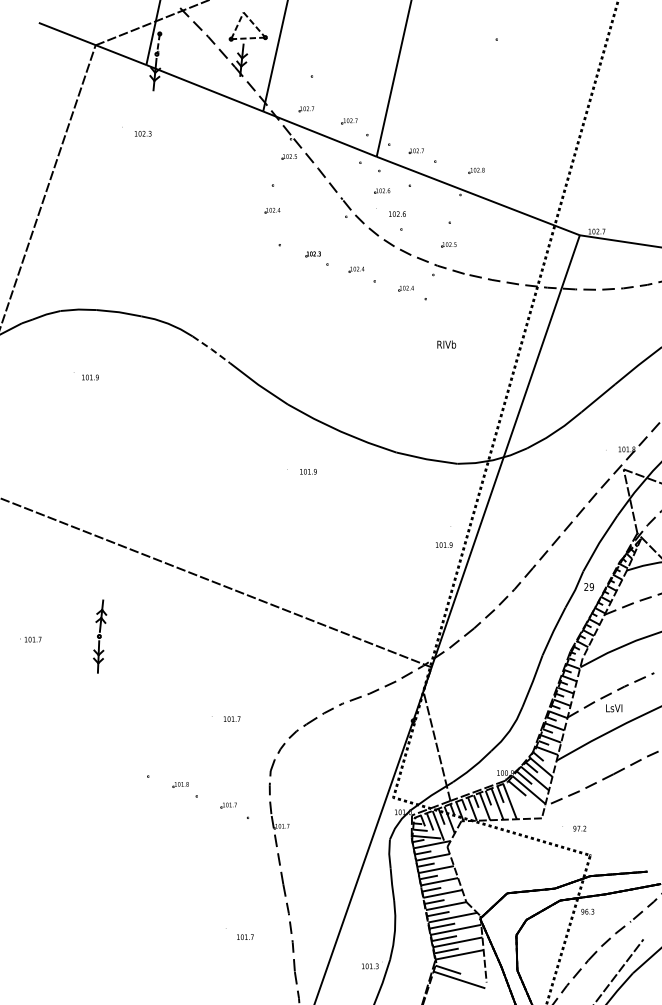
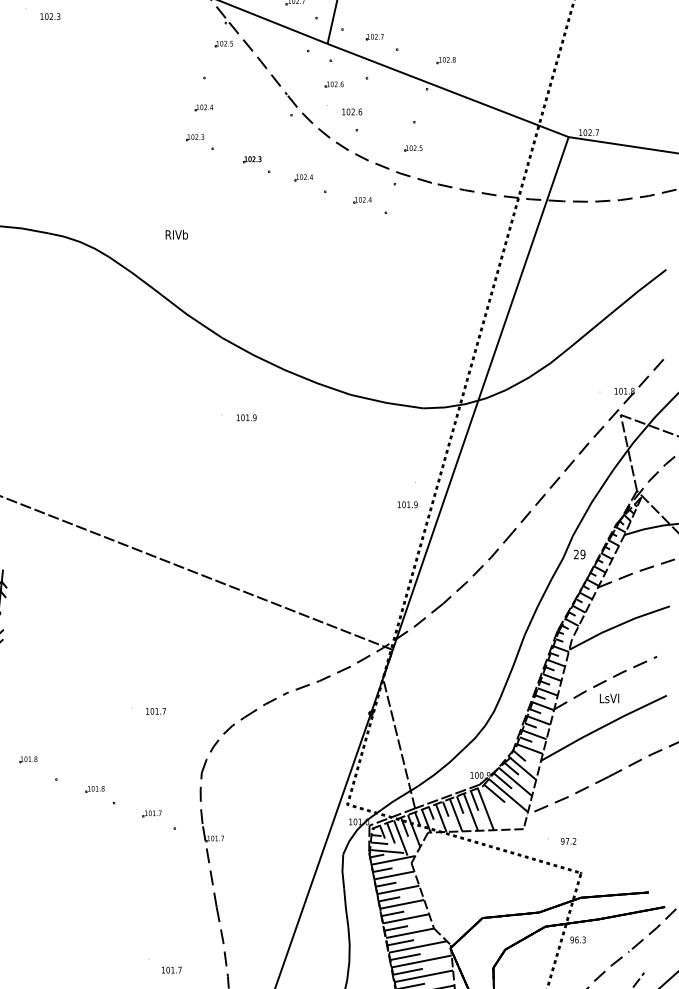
part: (264, 235) -> (194, 137), added
text: (446, 344) -> (176, 234), moved
line: (211, 349) -> (131, 272), dashed -> solid
part: (124, 759) -> (28, 759), added

